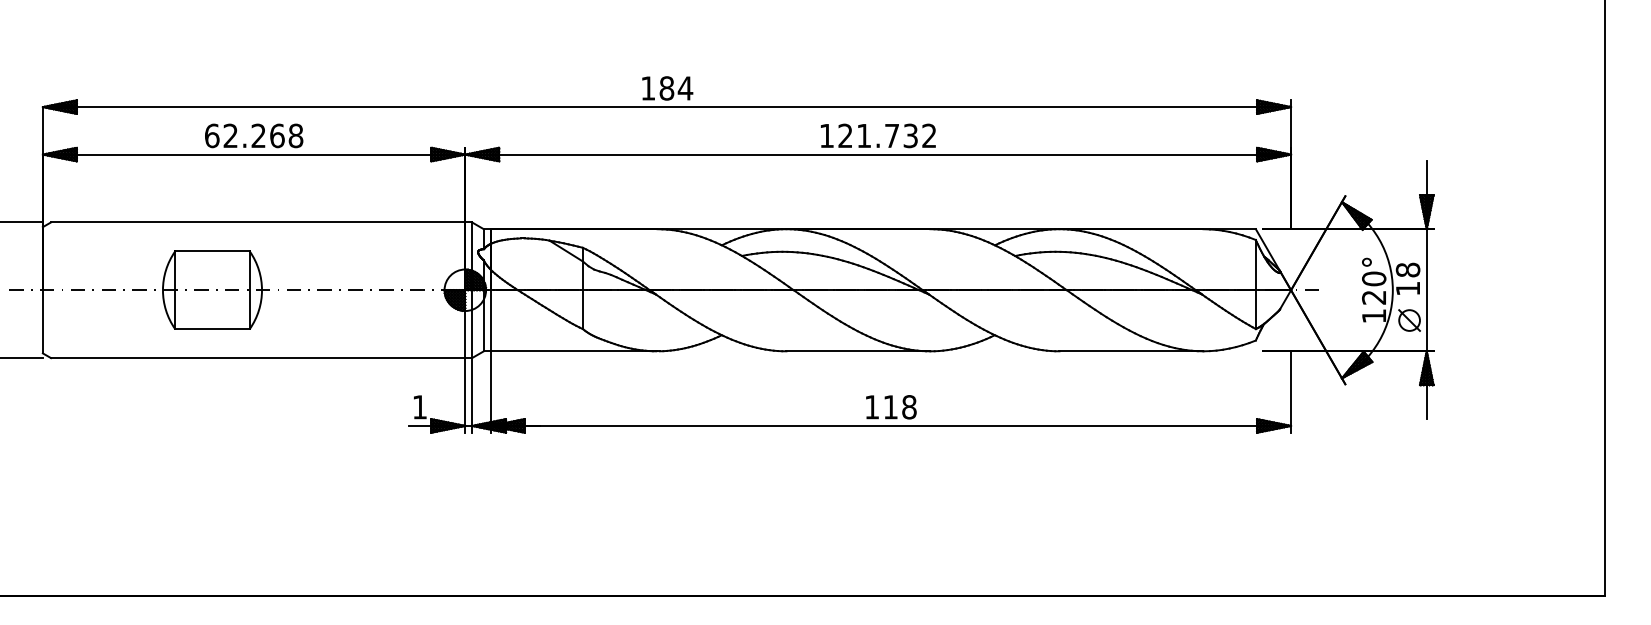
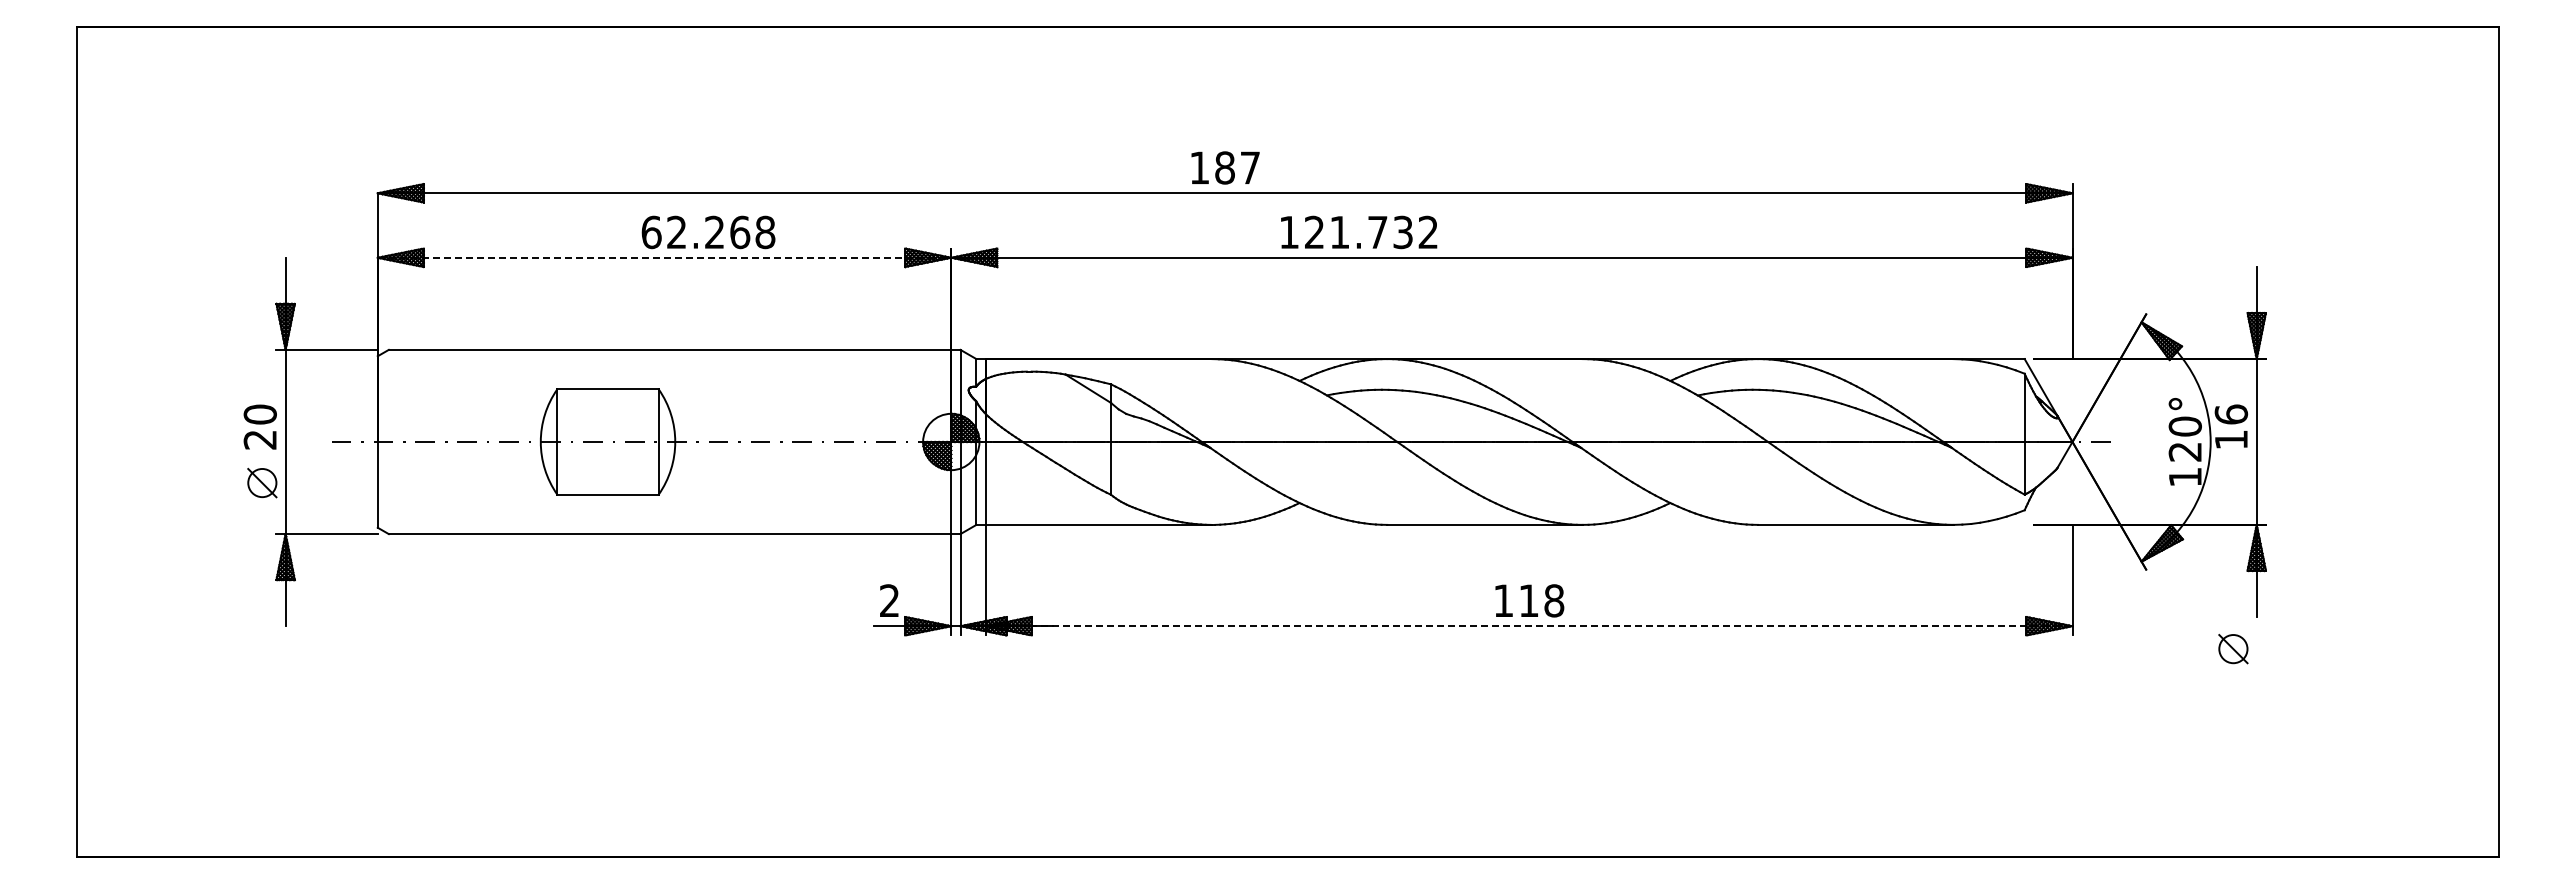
text: (684, 88) -> (1249, 167), 184 -> 187
text: (254, 135) -> (708, 232), moved
text: (878, 135) -> (1359, 232), moved
line: (254, 154) -> (664, 257), solid -> dashed
text: (1407, 270) -> (2230, 414), 18 -> 16
part: (1409, 320) -> (2233, 648), moved
text: (419, 407) -> (889, 600), 1 -> 2
line: (891, 426) -> (1529, 626), solid -> dashed

